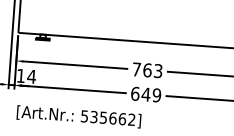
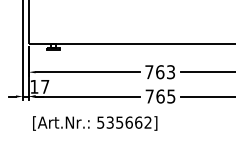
text: (31, 76) -> (44, 86), 14 -> 17
text: (146, 94) -> (160, 96), 649 -> 765

